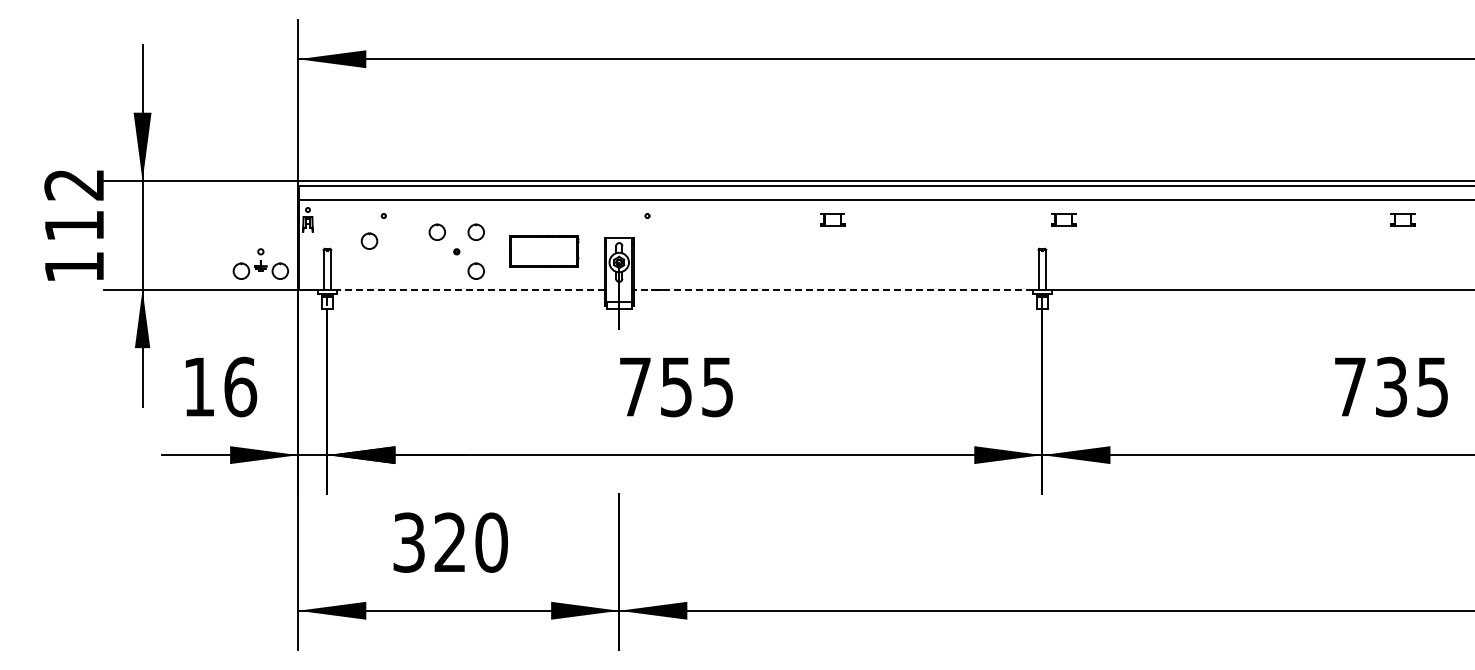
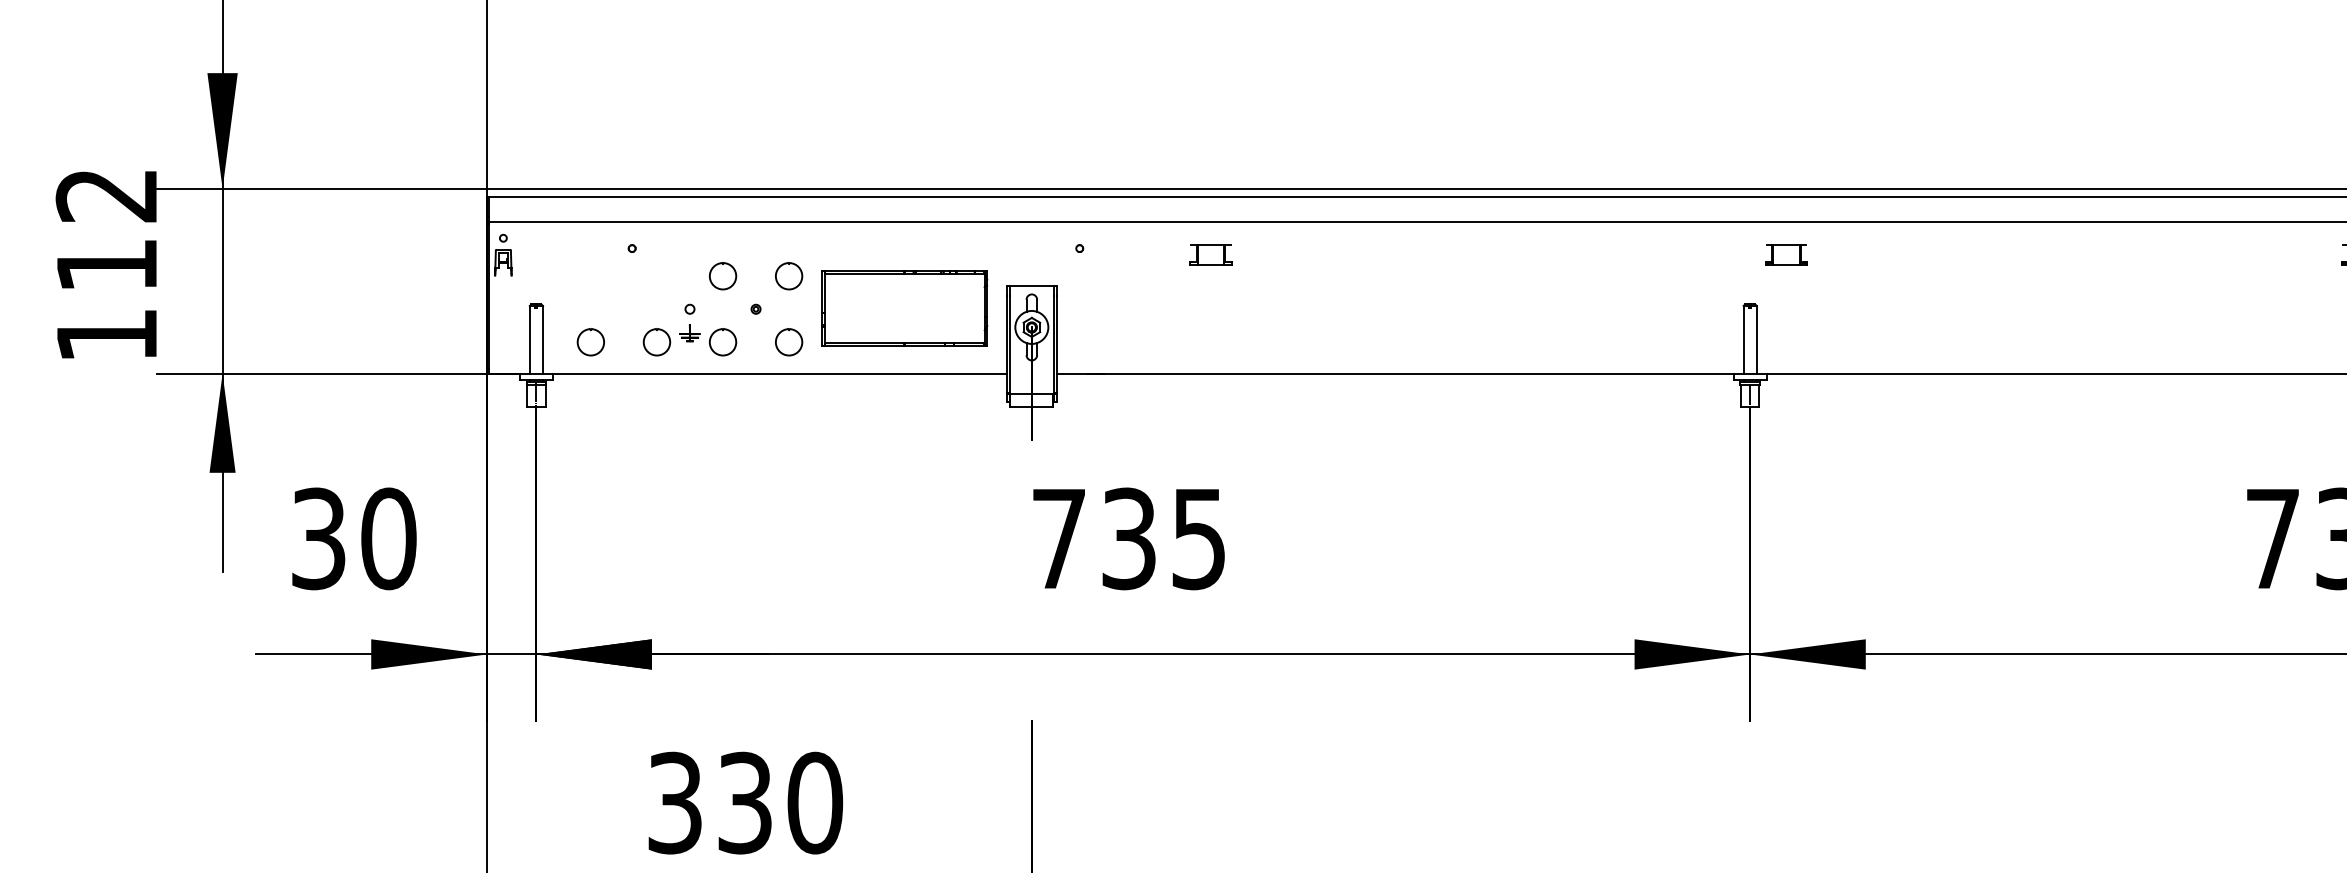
part: (832, 219) -> (1210, 254), moved
part: (369, 240) -> (590, 341), moved
part: (544, 250) -> (904, 307), size x1.43
part: (260, 263) -> (689, 329), moved
line: (470, 289) -> (779, 373), dashed -> solid
line: (832, 289) -> (1393, 373), dashed -> solid
text: (220, 386) -> (354, 537), 16 -> 30
text: (676, 386) -> (1129, 537), 755 -> 735
text: (449, 542) -> (743, 802), 320 -> 330

